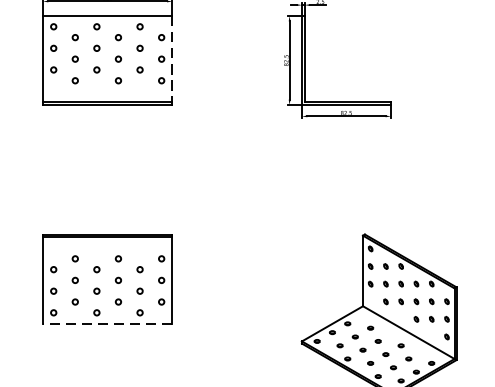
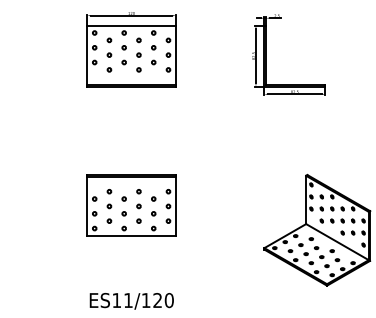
line: (171, 59) -> (175, 55), dashed -> solid
line: (107, 322) -> (131, 235), dashed -> solid

